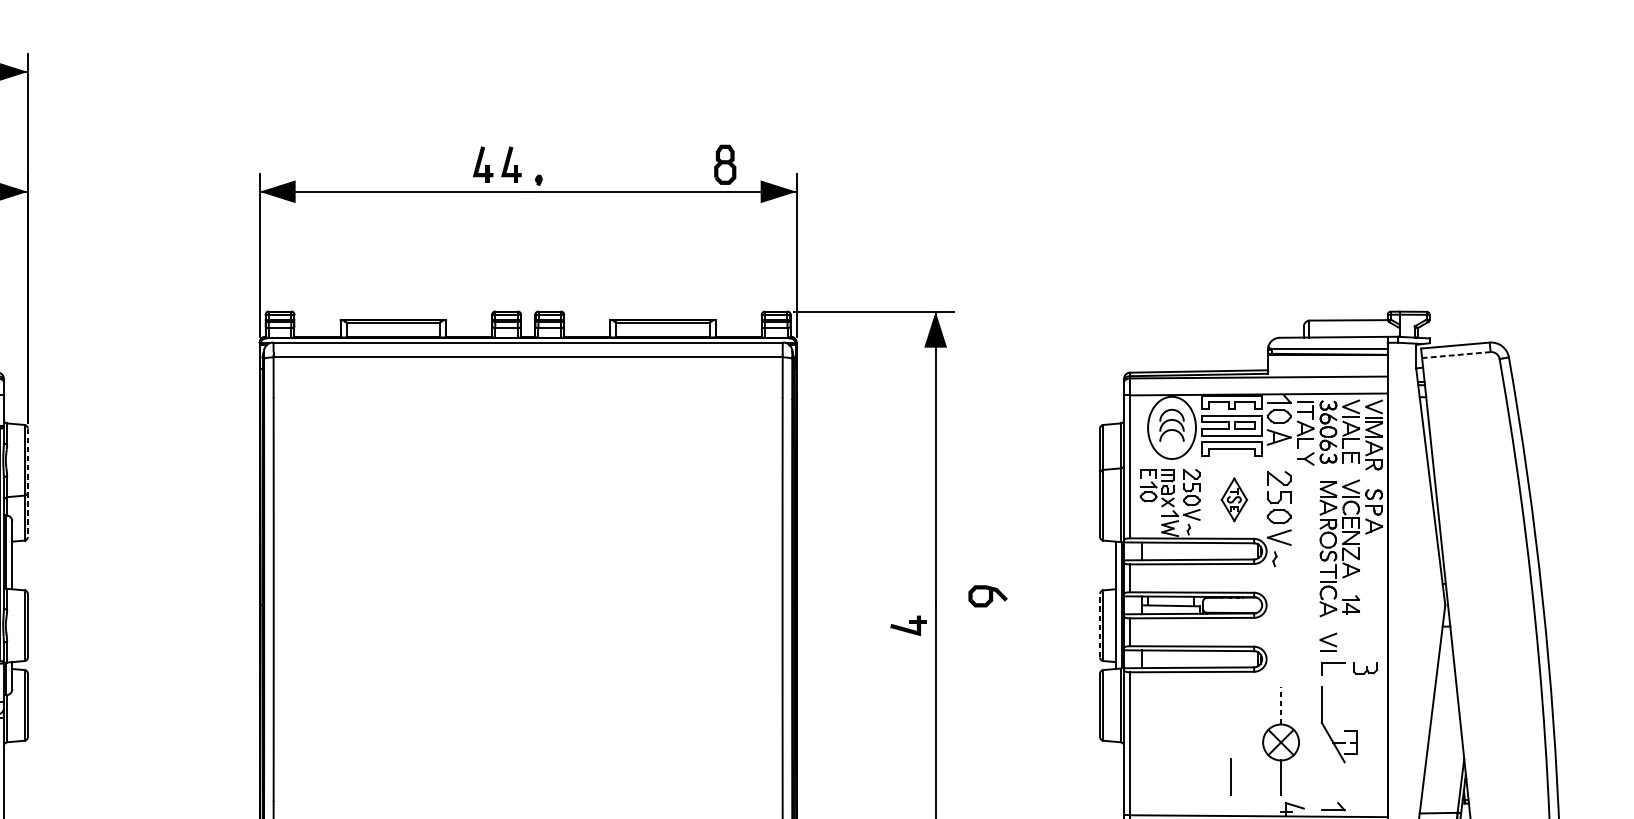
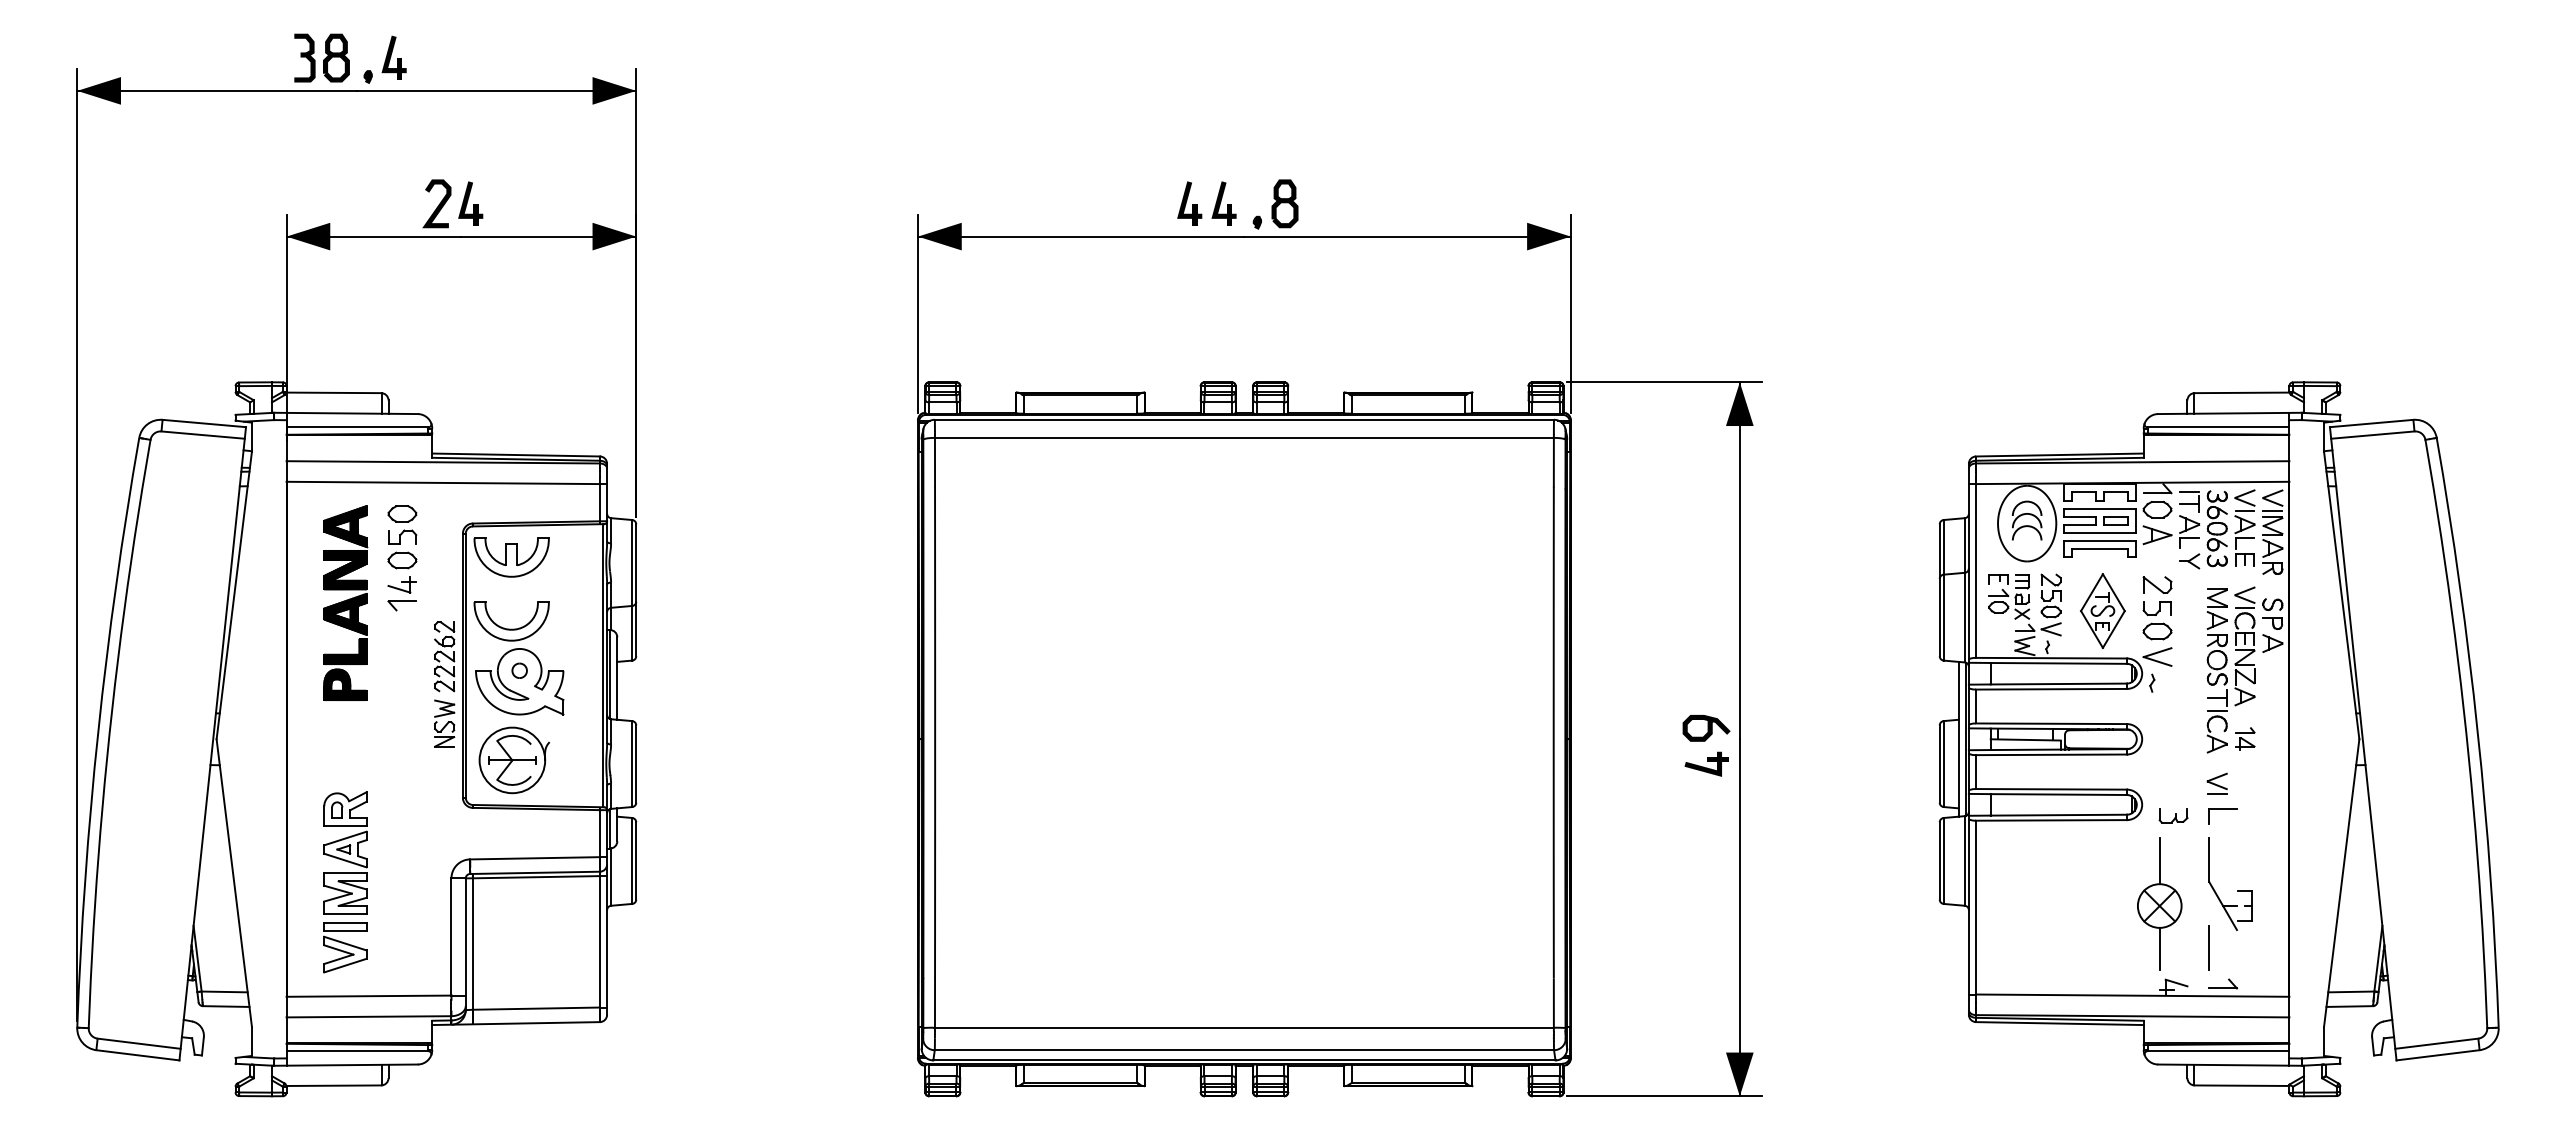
part: (724, 164) -> (1284, 203), moved
line: (1456, 355) -> (2372, 435), dashed -> solid
line: (28, 482) -> (636, 590), dashed -> solid
part: (1234, 499) -> (2102, 610), size x1.43
curve: (988, 596) -> (1707, 728), moved
line: (1099, 626) -> (1939, 764), dashed -> solid
part: (1365, 668) -> (2173, 815), moved
line: (1280, 705) -> (2159, 861), dashed -> solid
line: (1230, 776) -> (2208, 947), moved

